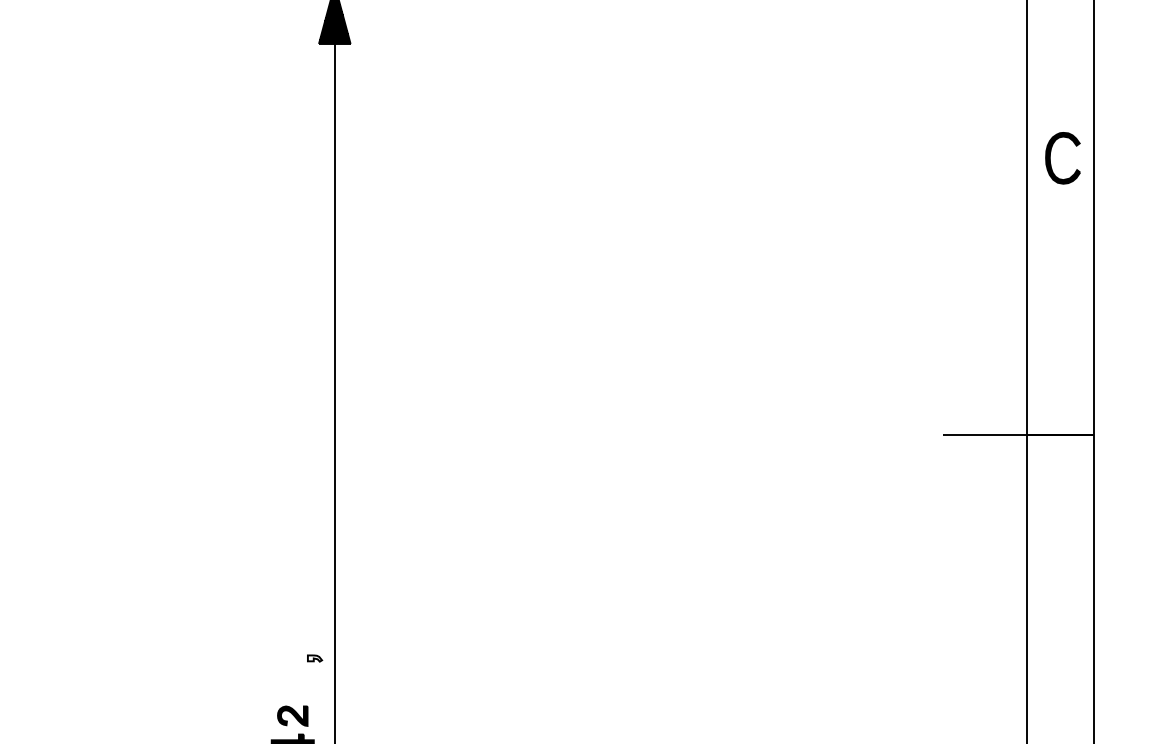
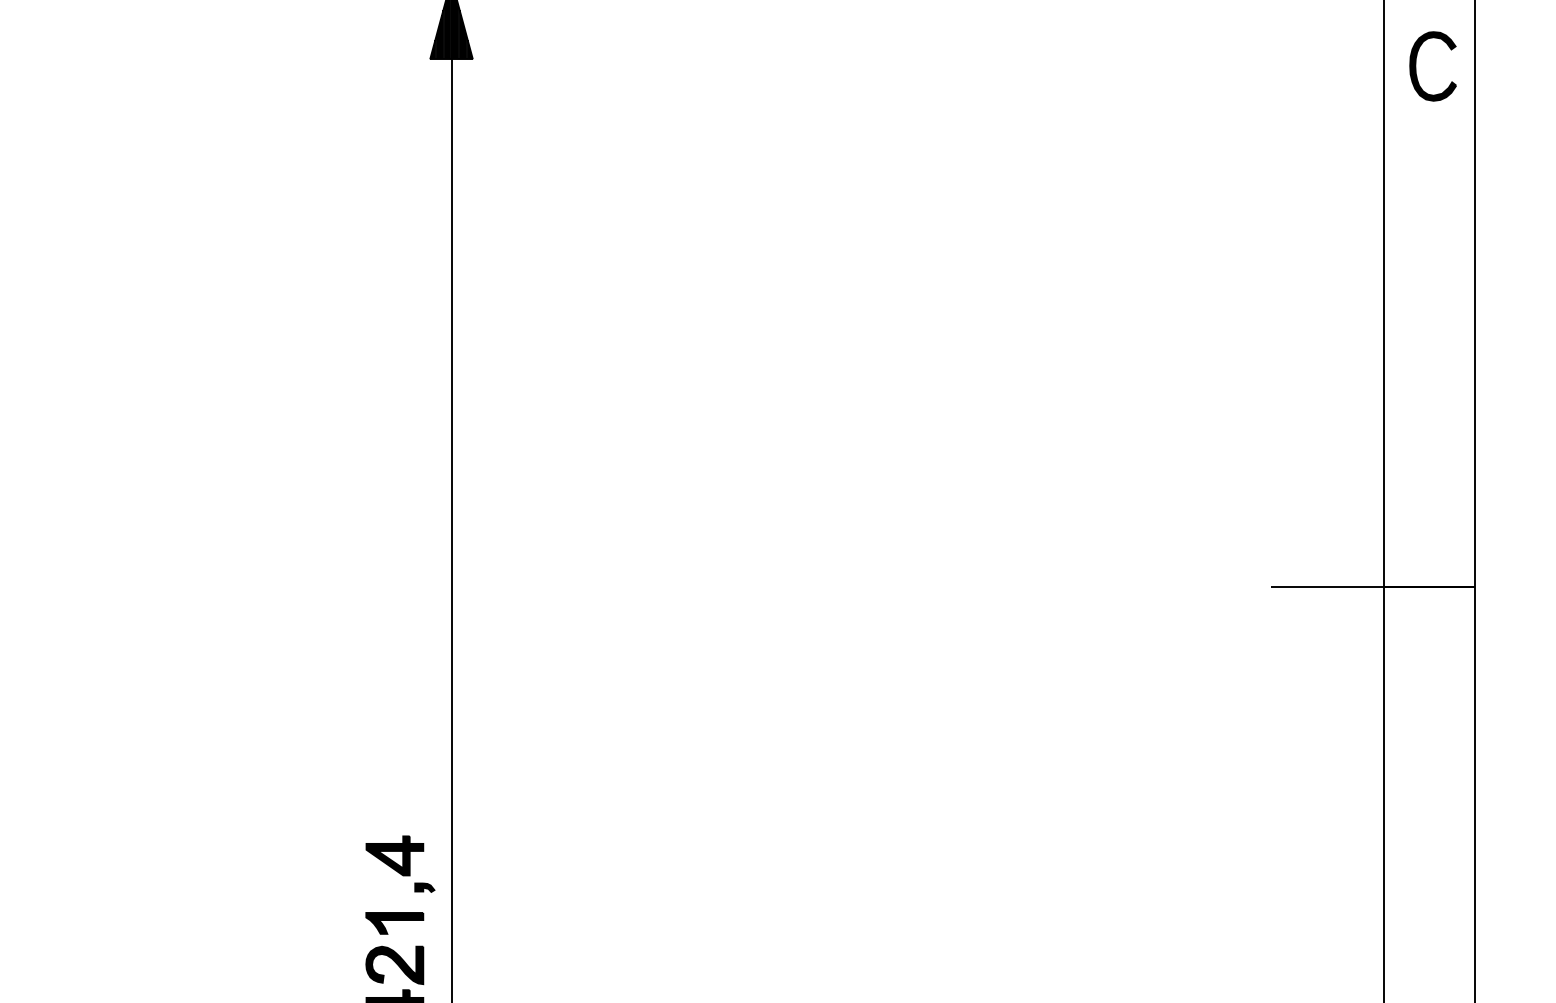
part: (1050, 158) -> (1416, 66), moved
part: (292, 634) -> (394, 855), added
fill: (314, 658) -> (424, 887), added
part: (292, 685) -> (394, 923), added
part: (292, 716) -> (394, 965), size x1.43

